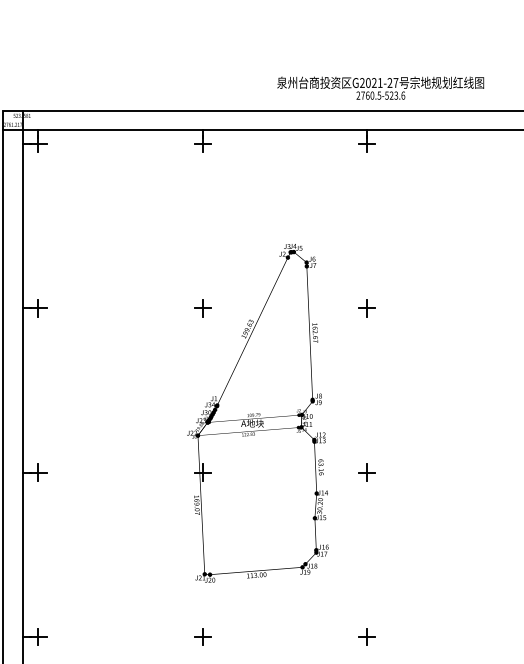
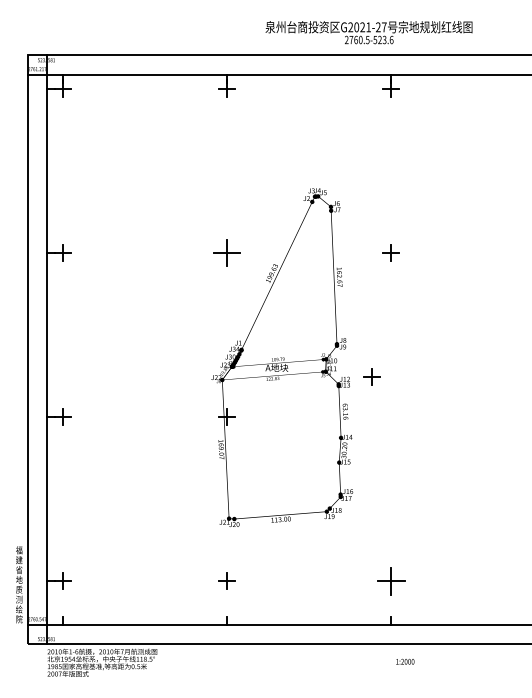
text: (380, 88) -> (368, 32), moved
part: (202, 308) -> (226, 252), size x1.6
part: (366, 472) -> (371, 376), moved
part: (366, 636) -> (390, 580), size x1.6

